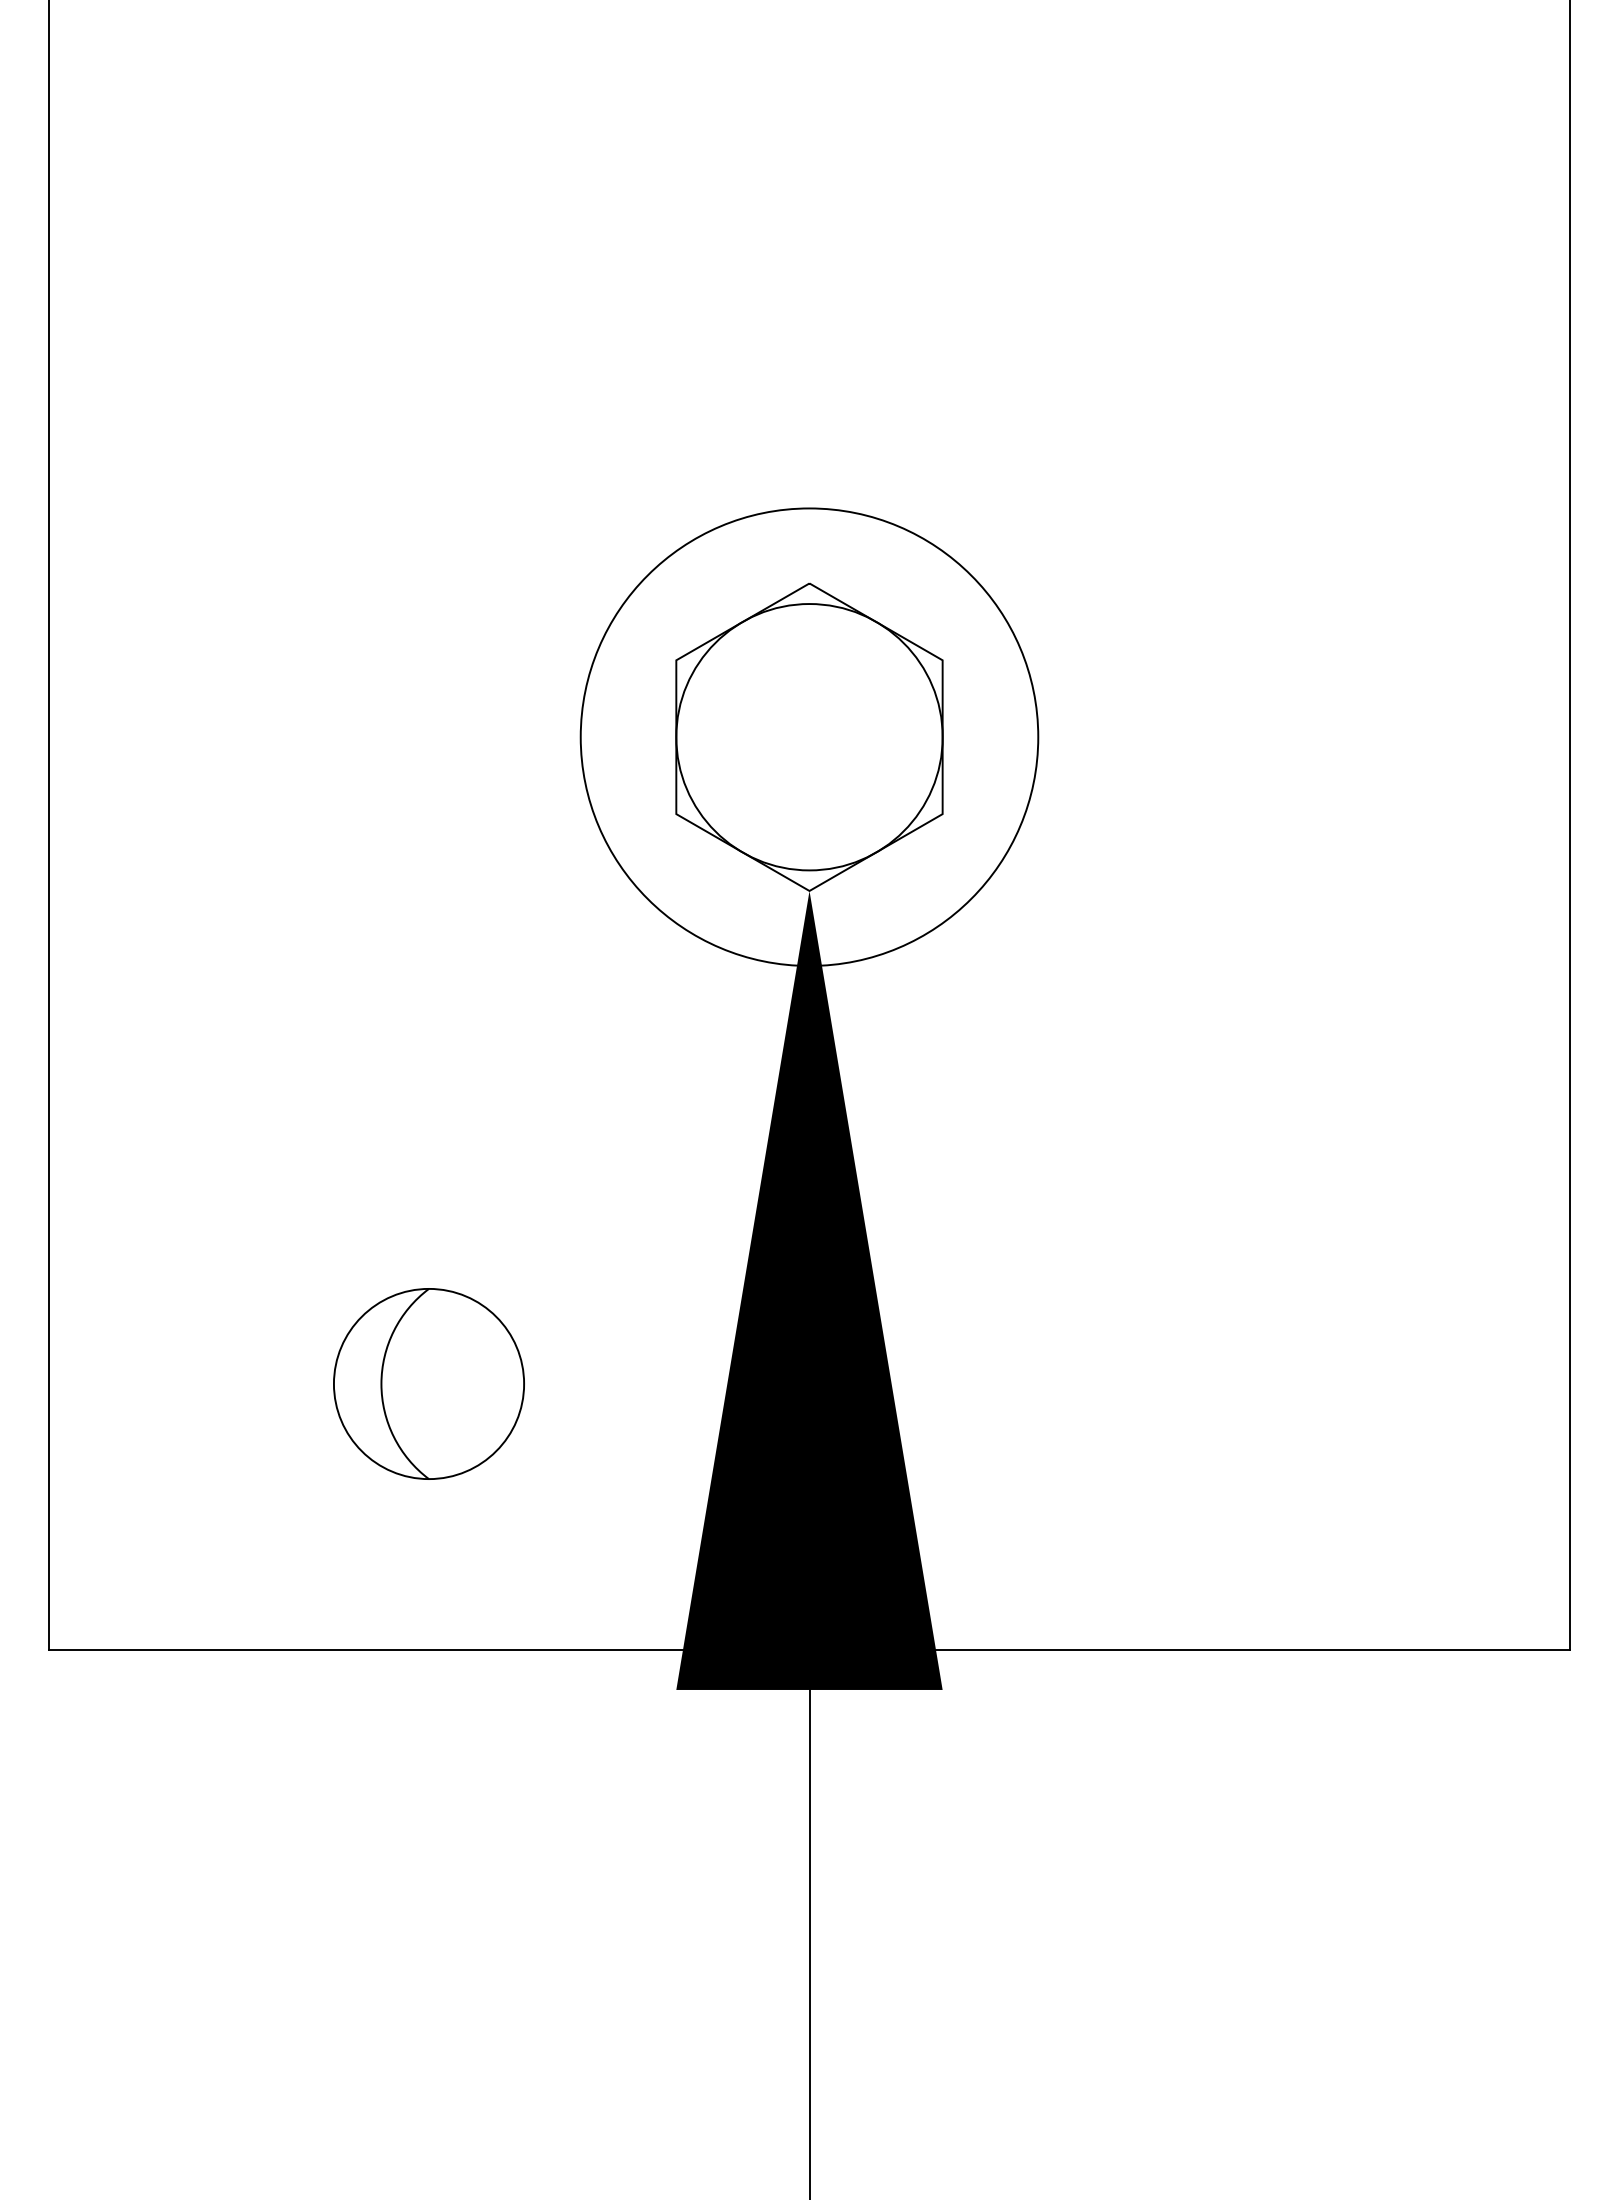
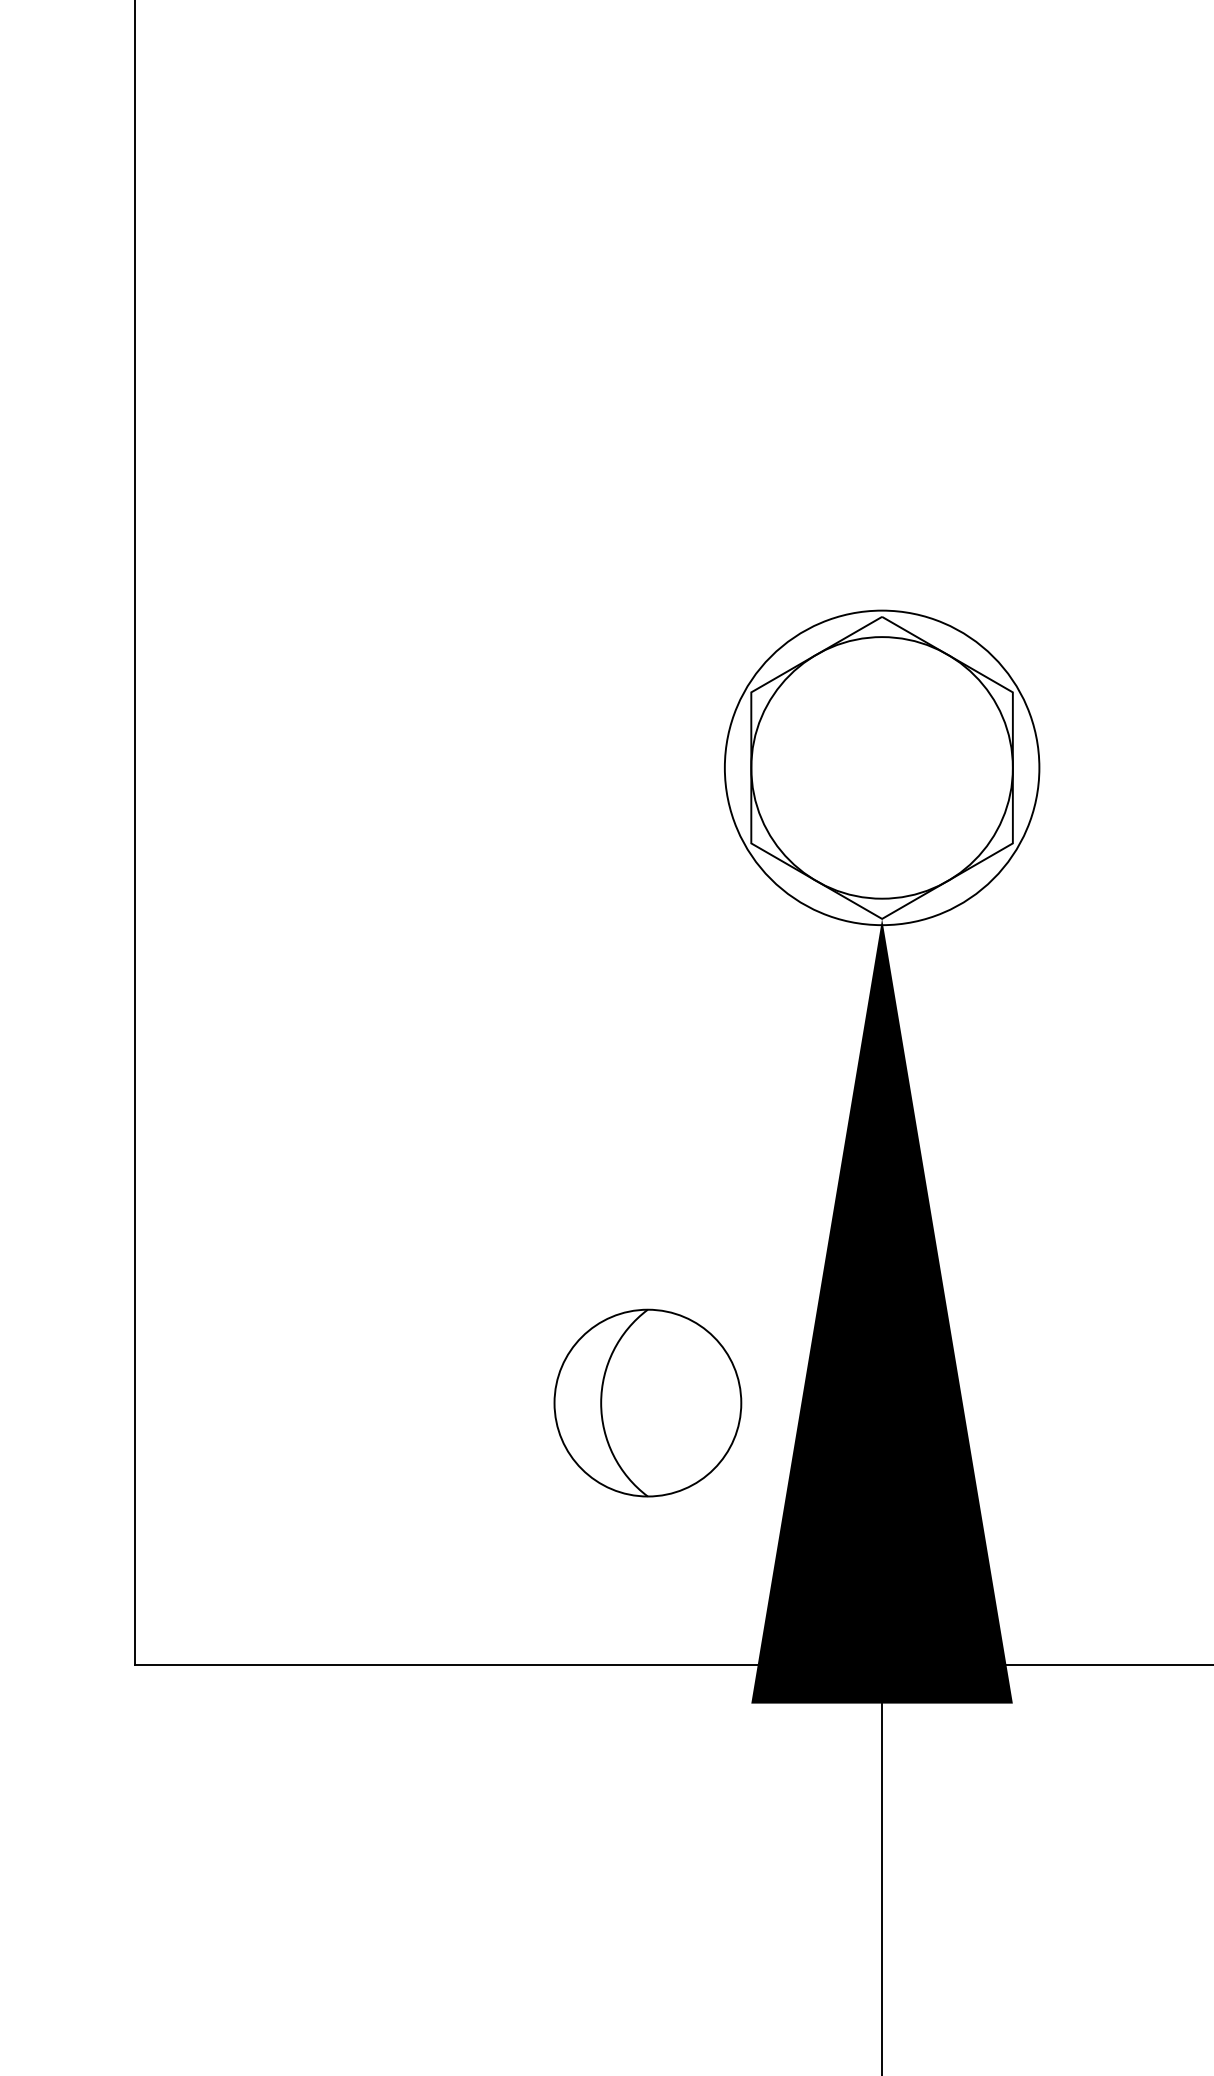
circle: (809, 736) -> (882, 767), size x0.7
part: (428, 1383) -> (647, 1402), moved

